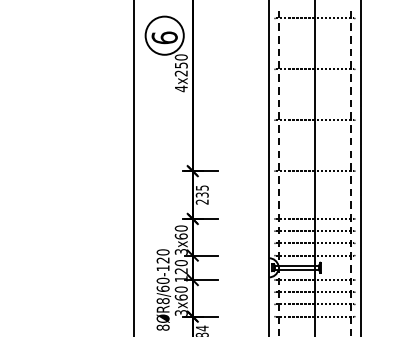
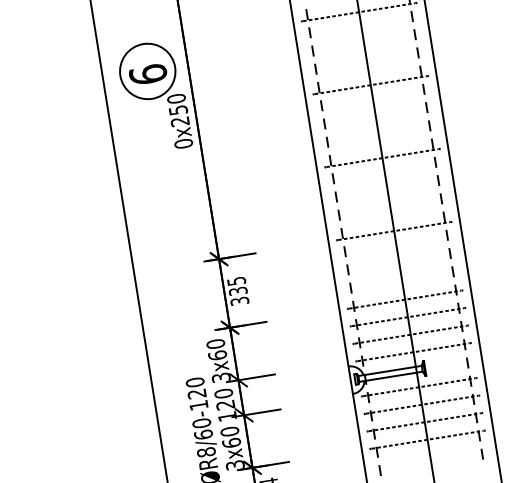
text: (180, 88) -> (182, 143), 4x250 -> 0x250
text: (202, 201) -> (239, 300), 235 -> 335

